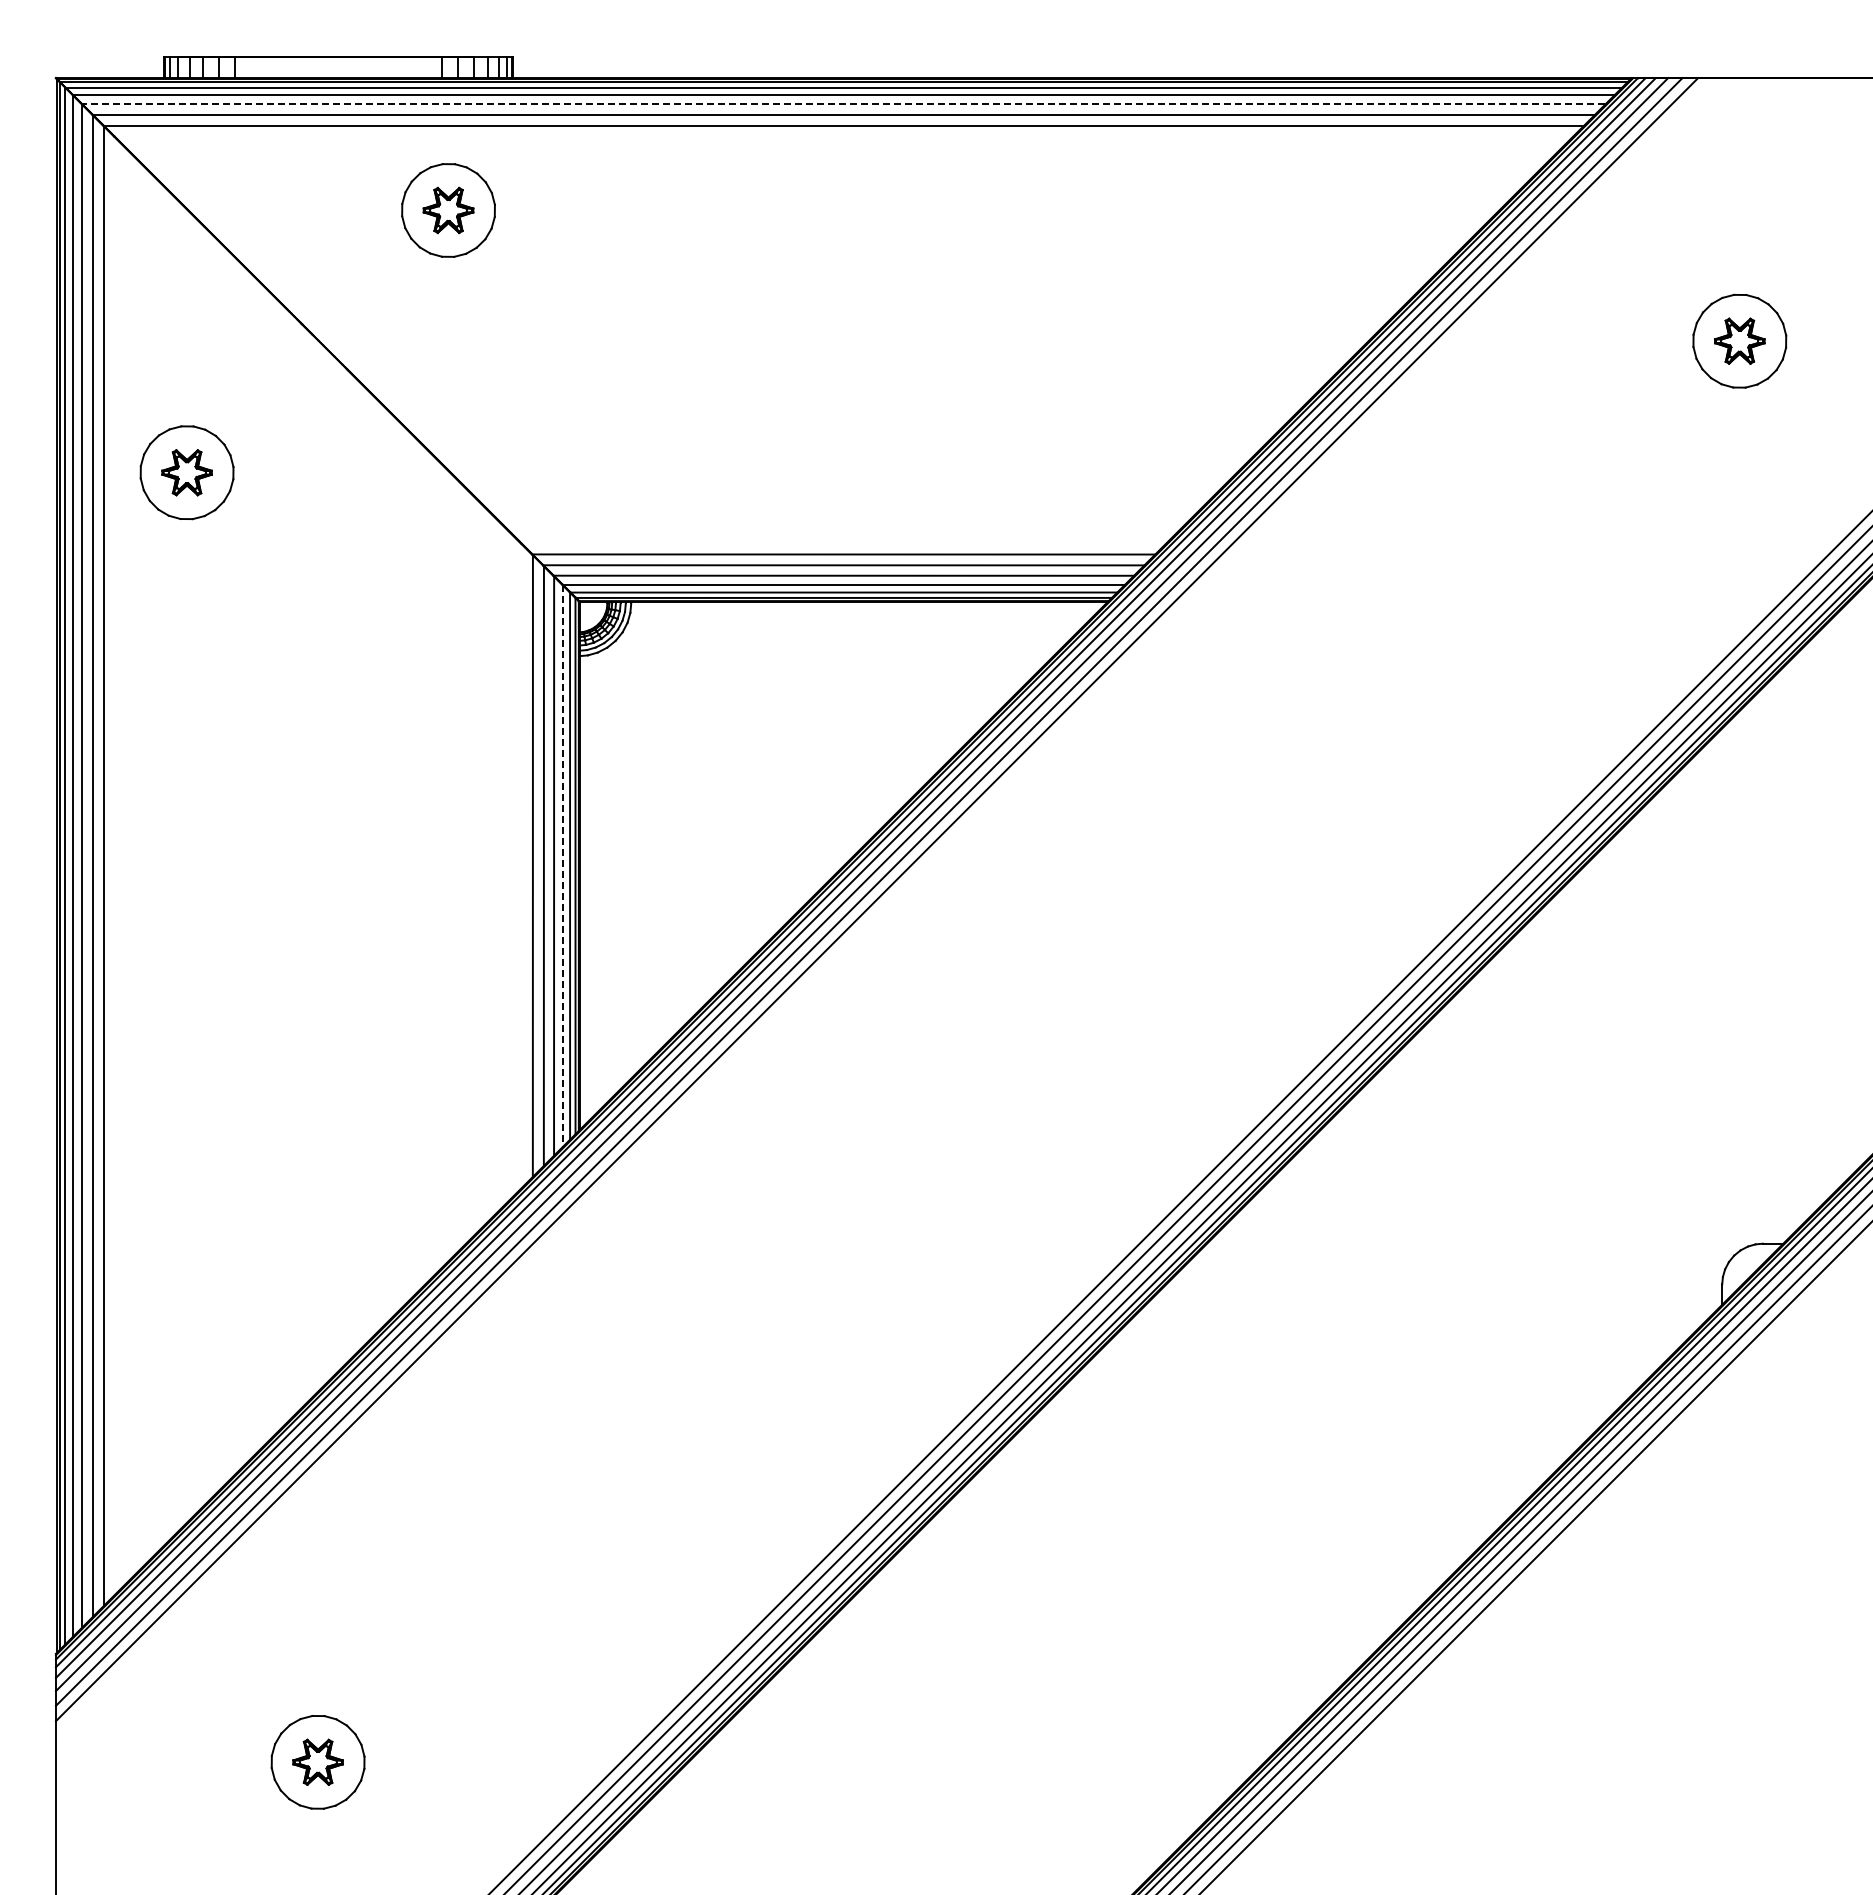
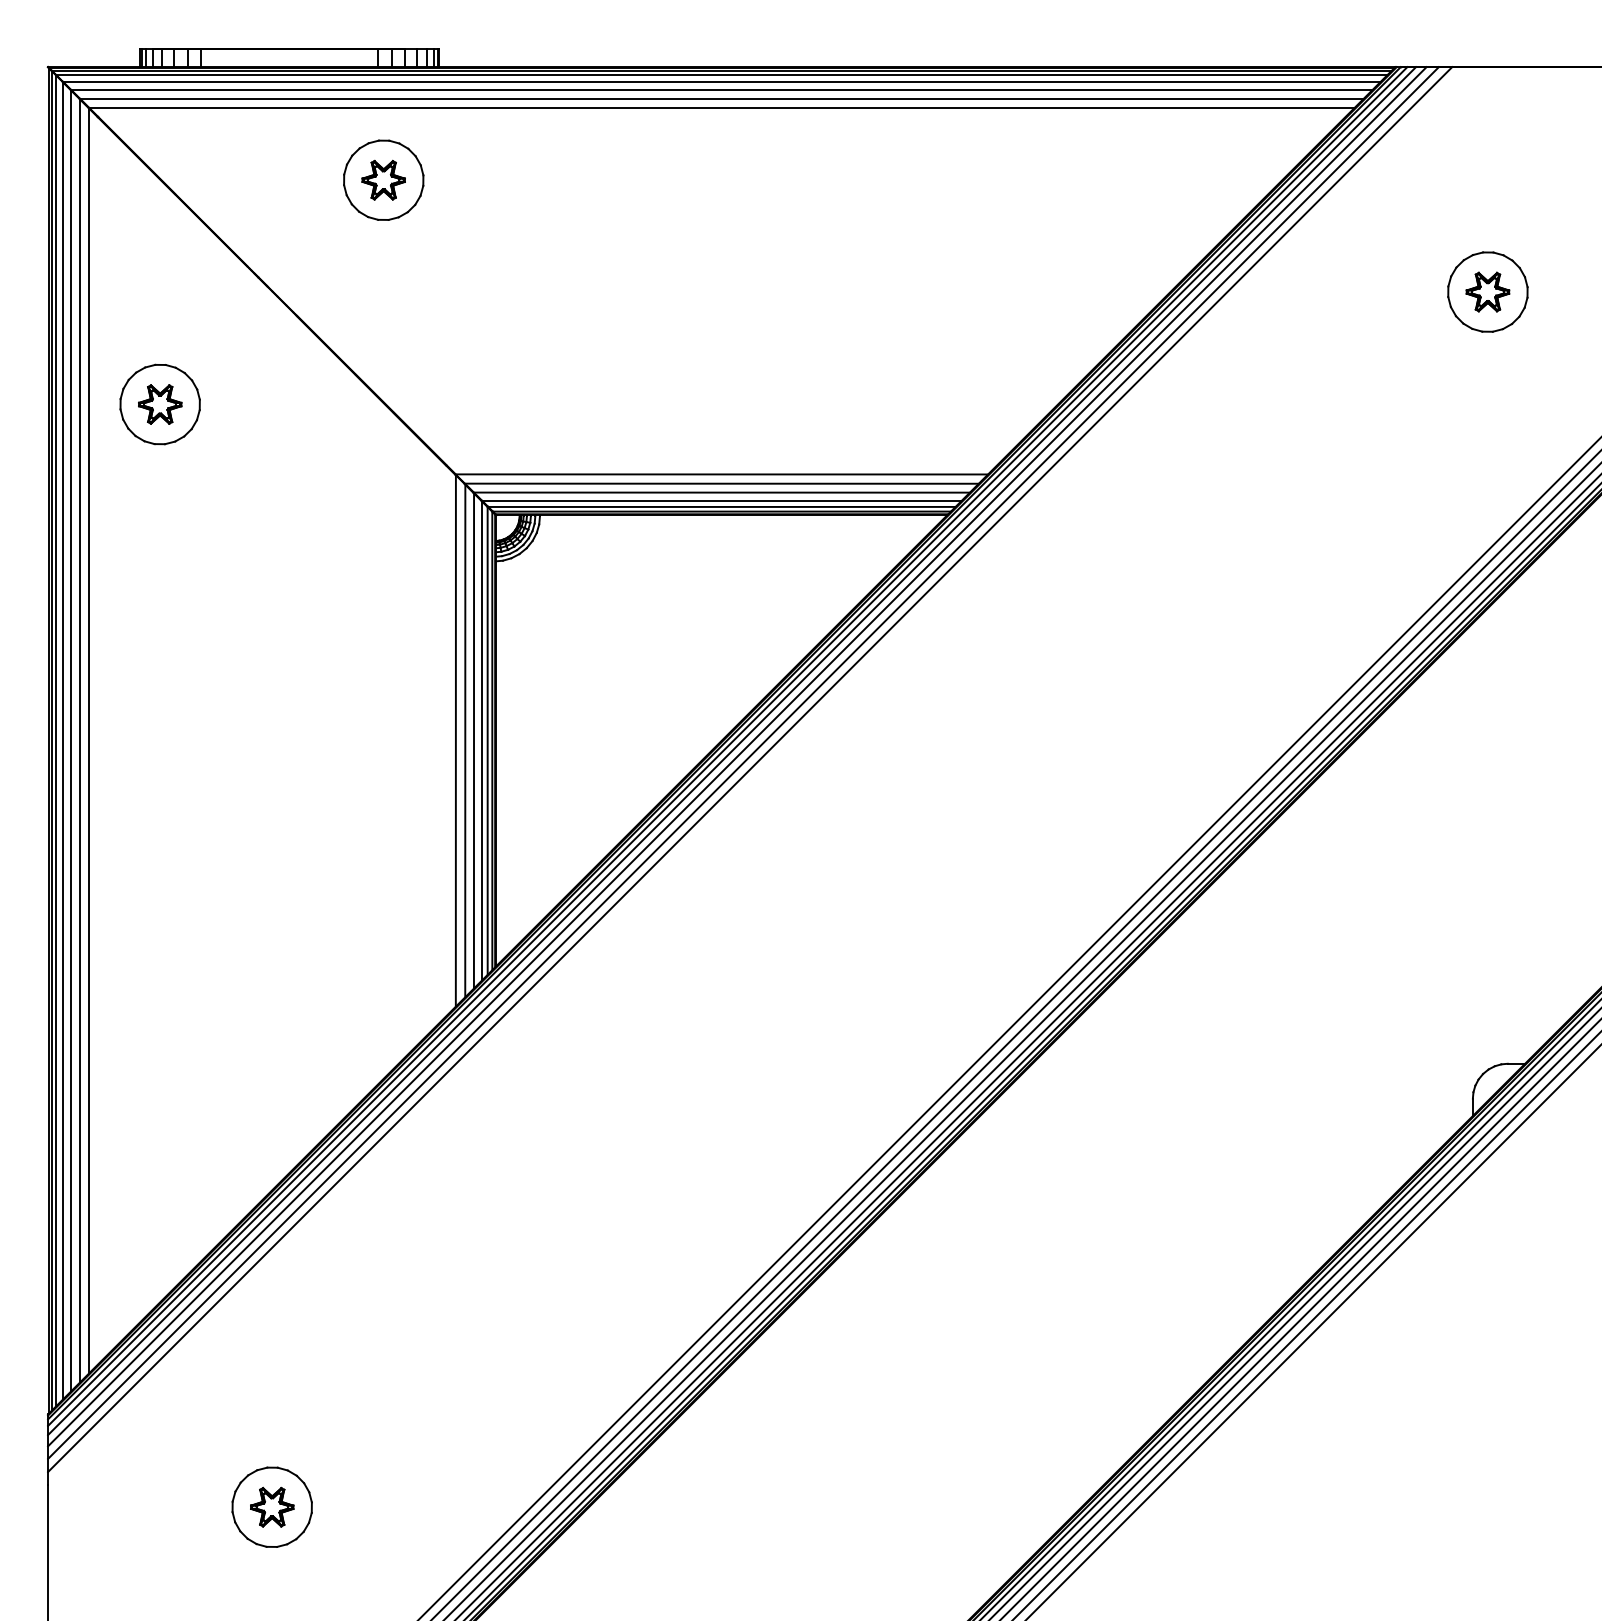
line: (843, 104) -> (721, 89), dashed -> solid
line: (562, 865) -> (481, 740), dashed -> solid

